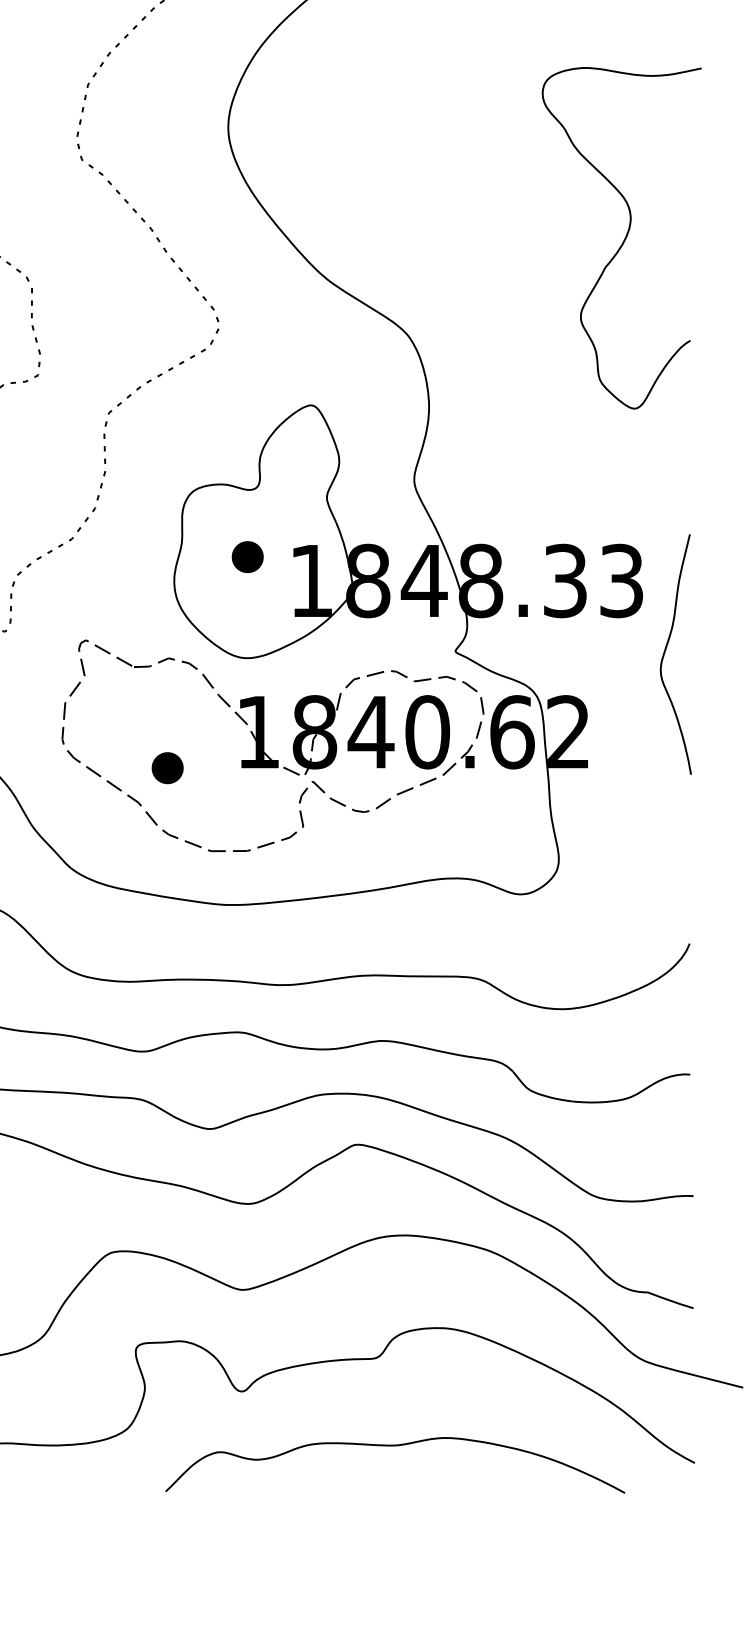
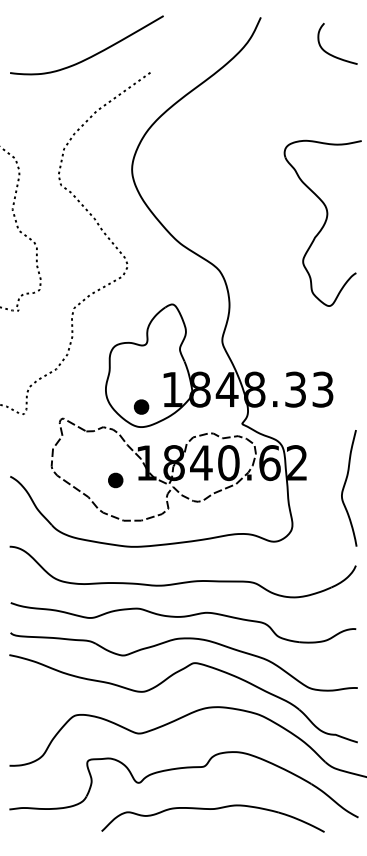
part: (247, 555) -> (141, 406), moved
curve: (668, 648) -> (345, 485), moved
part: (167, 768) -> (115, 480), moved

